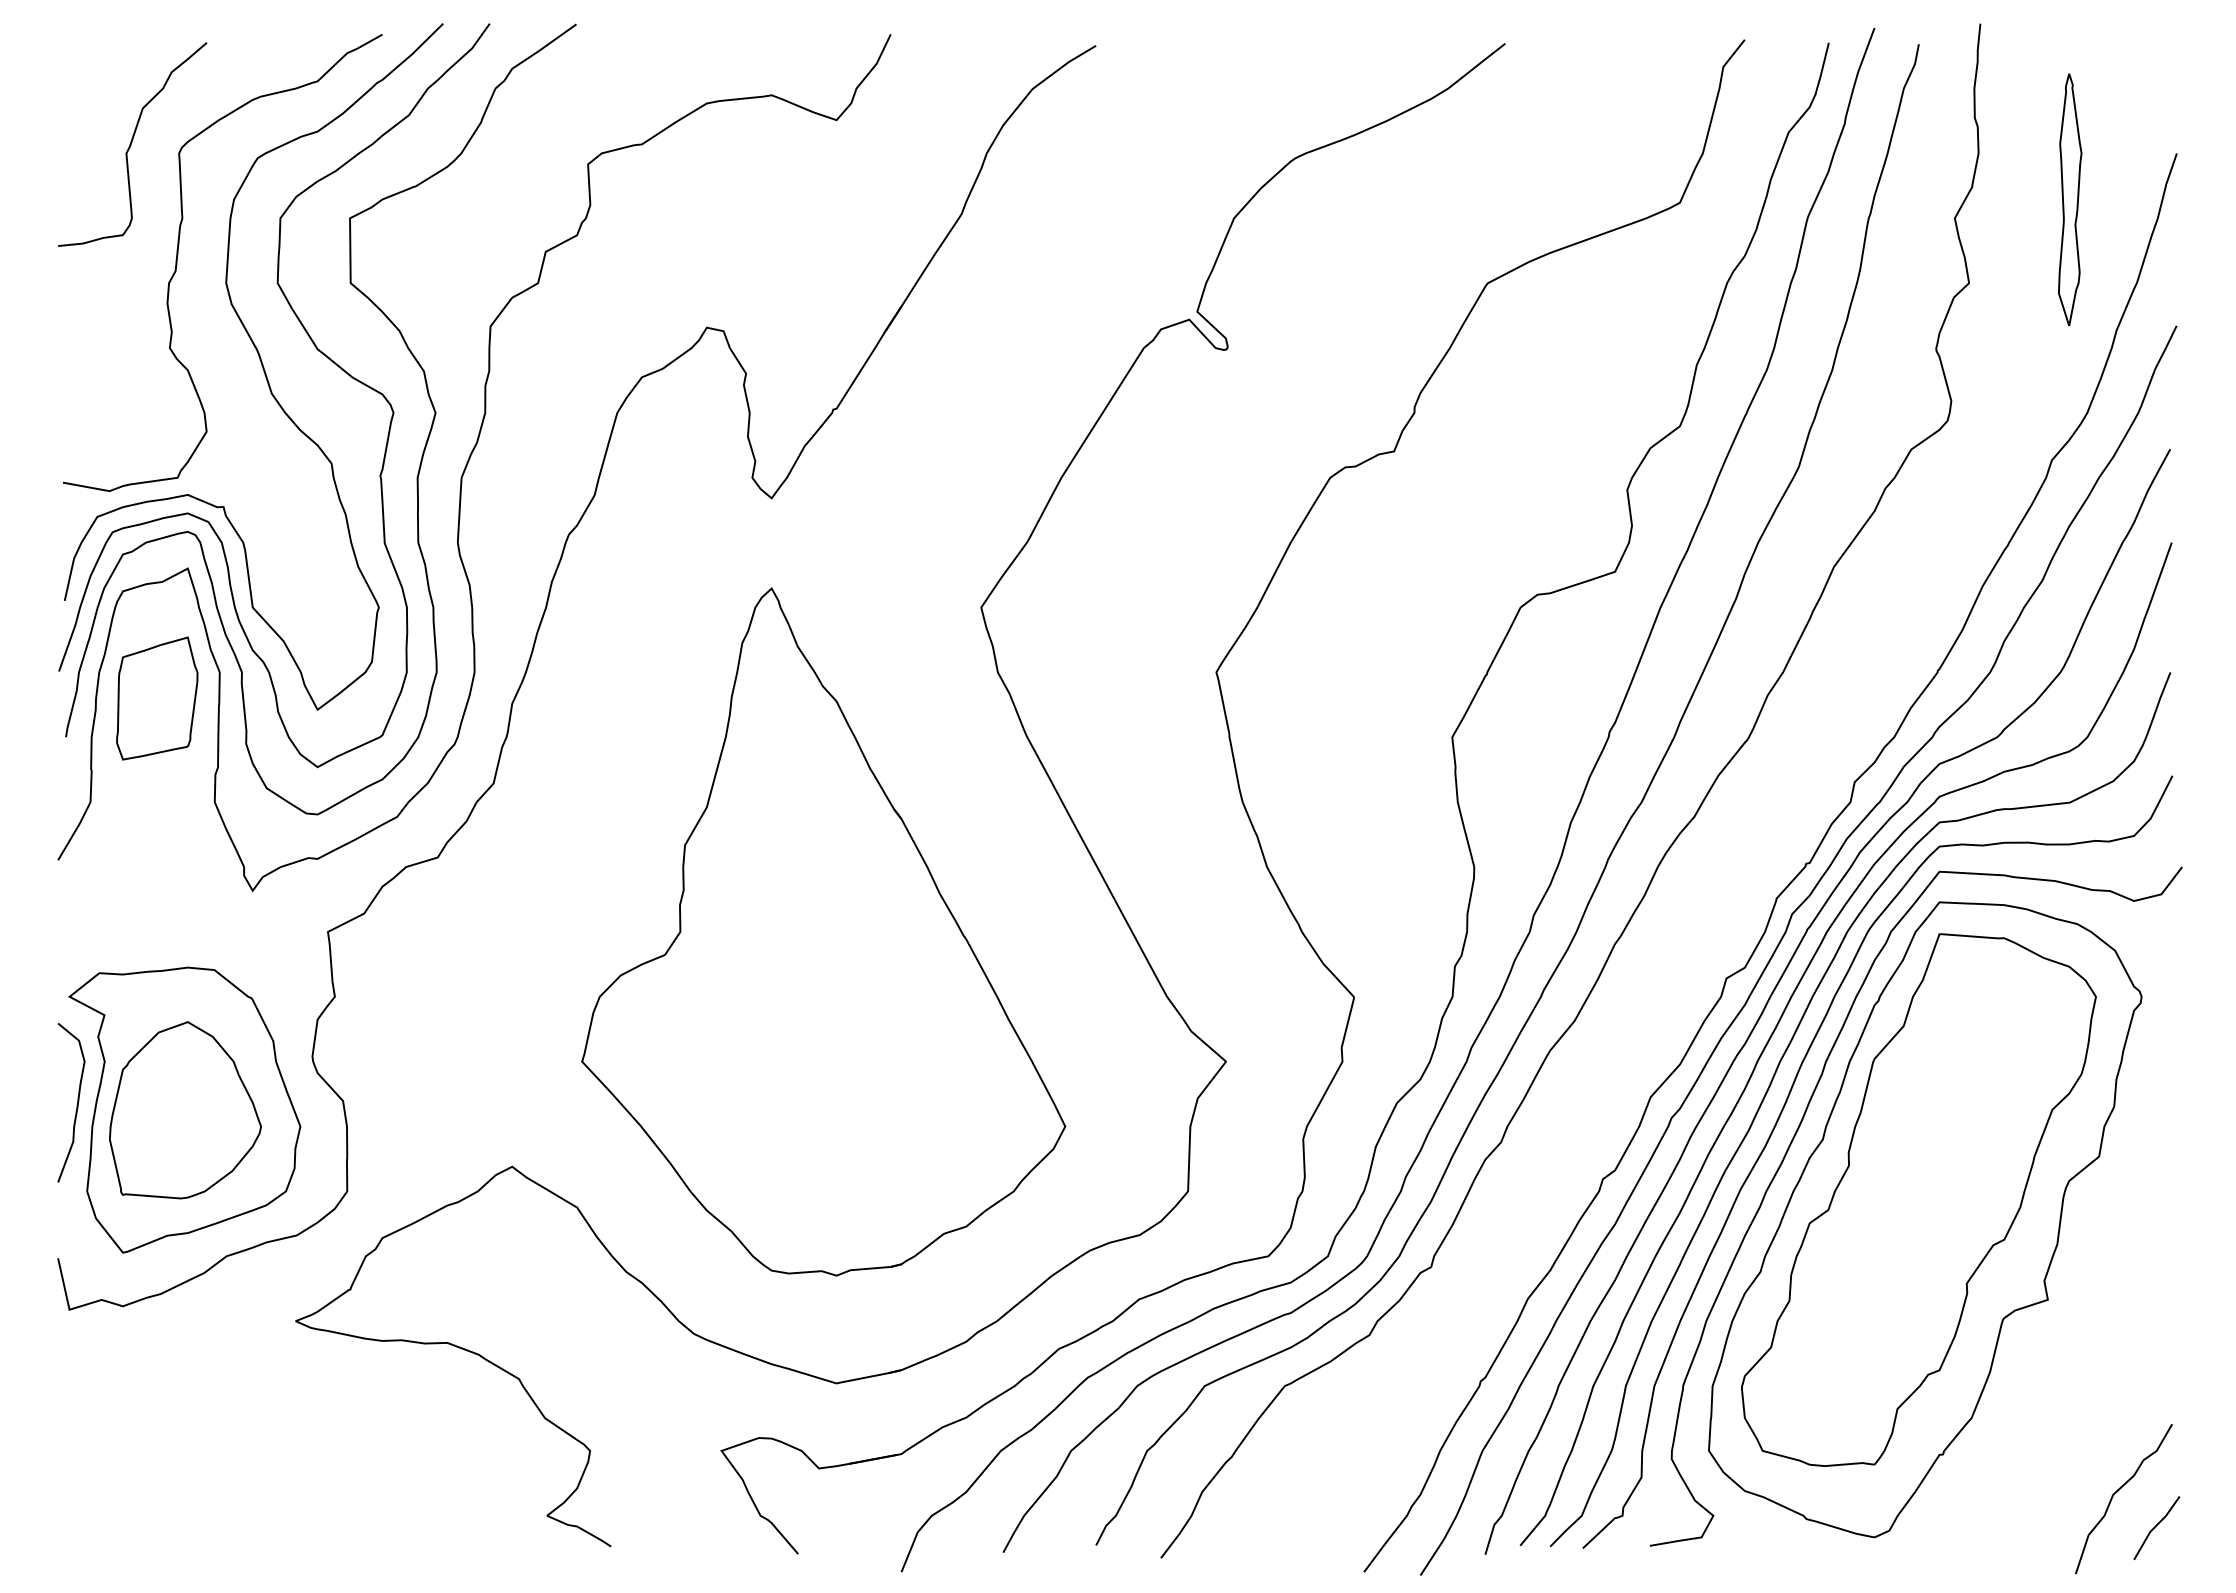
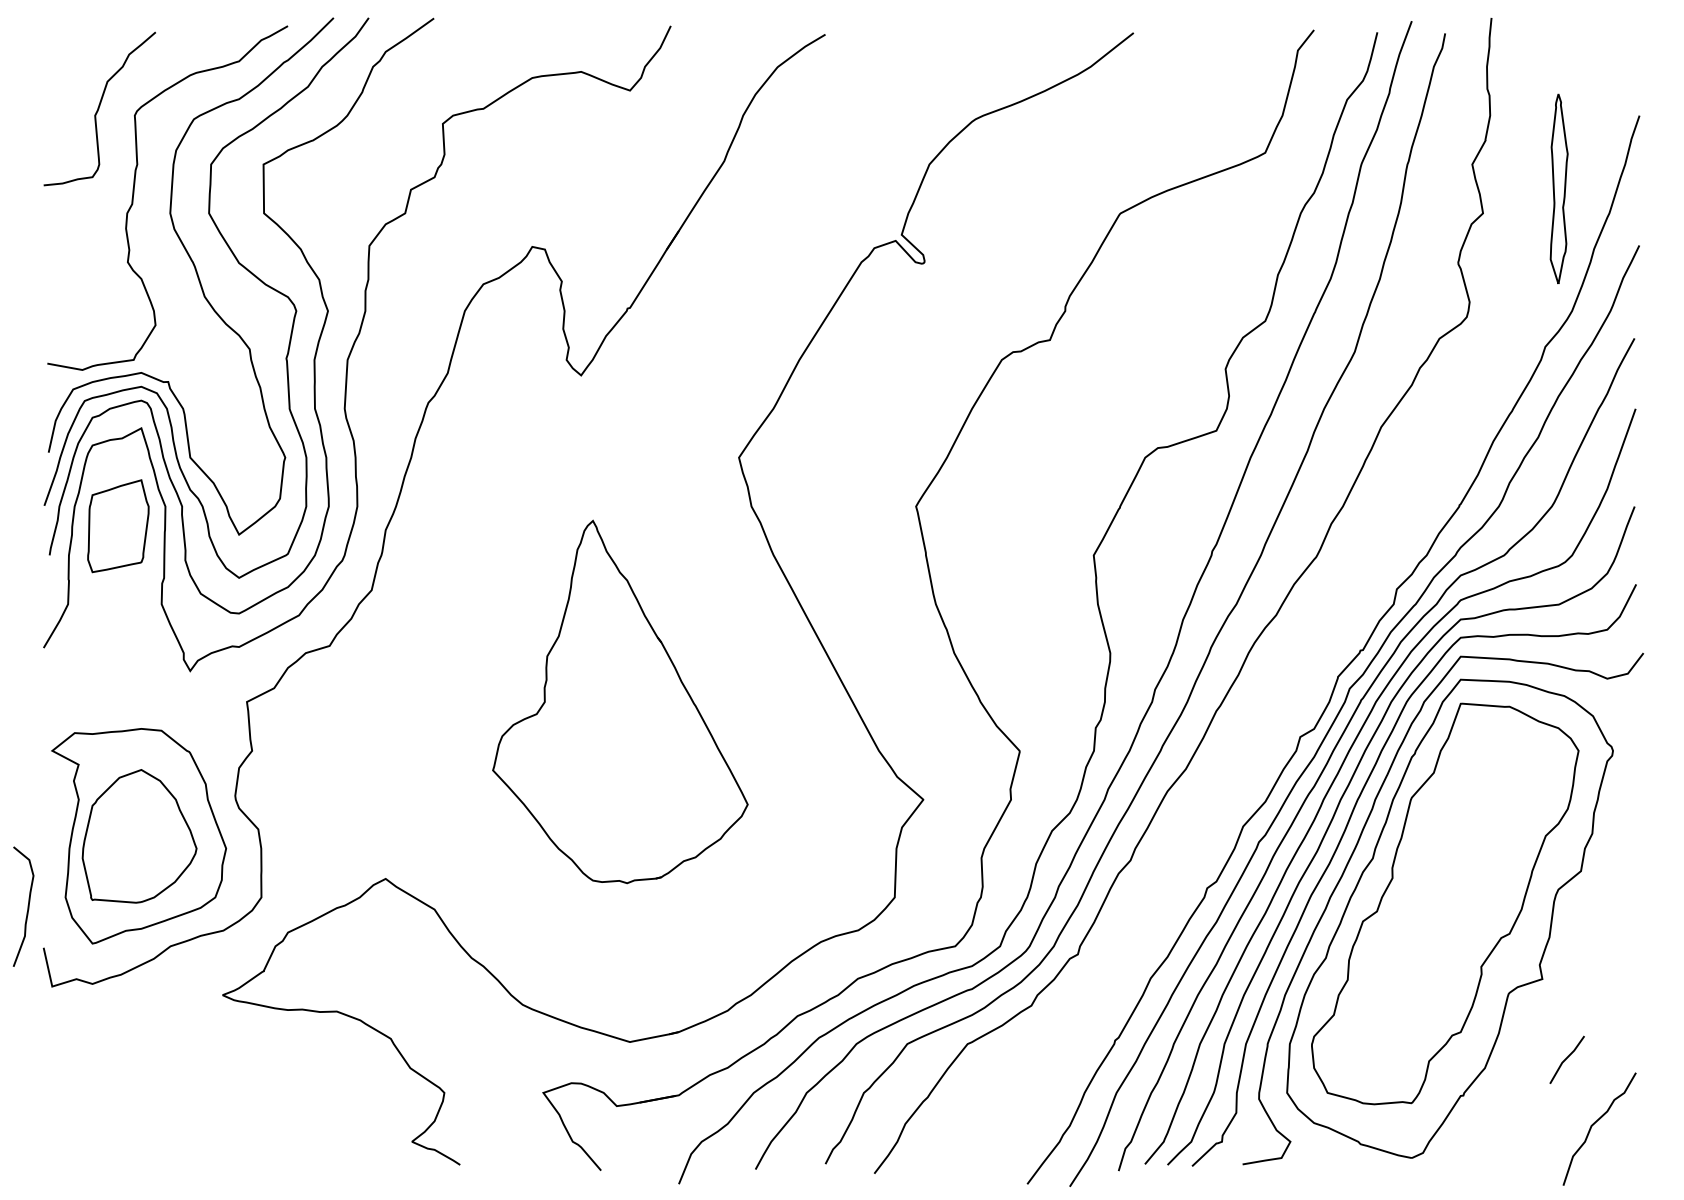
part: (2070, 199) -> (1559, 188), moved
part: (823, 931) -> (620, 701), size x0.7
curve: (76, 1105) -> (27, 908), moved
line: (2156, 1527) -> (1566, 1059), moved

